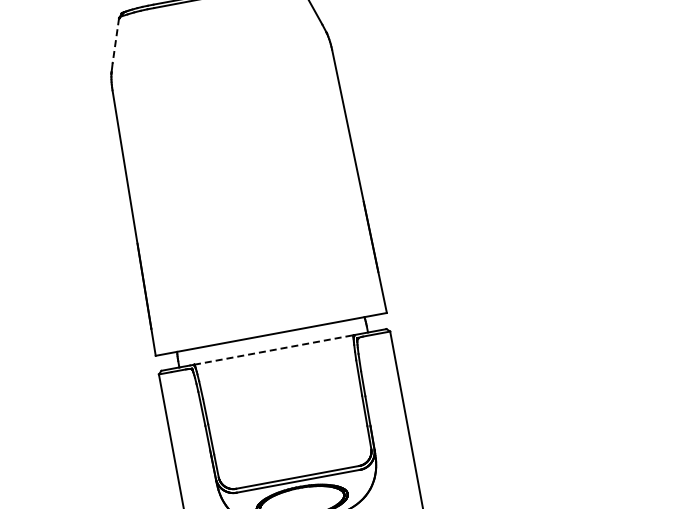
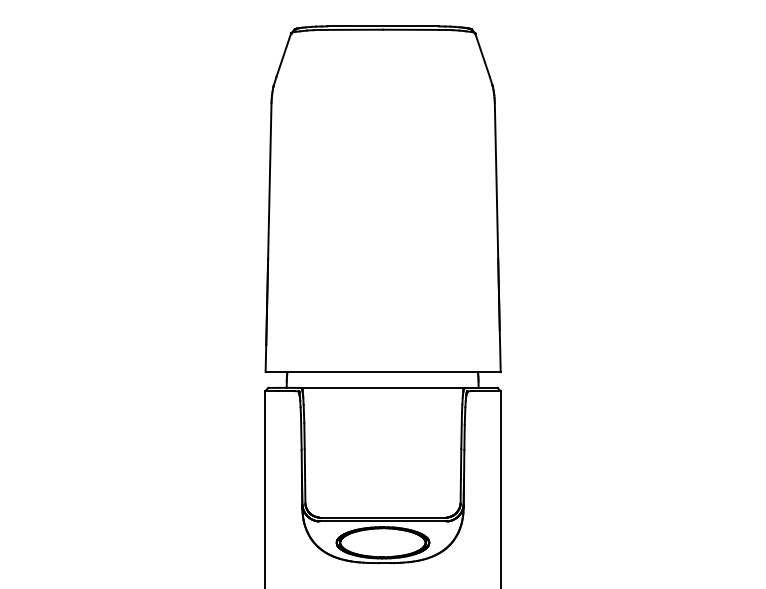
line: (115, 41) -> (283, 55), dashed -> solid
line: (274, 349) -> (383, 387), dashed -> solid

